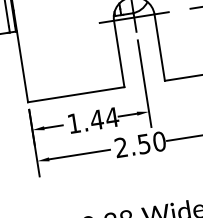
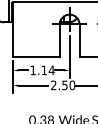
text: (97, 120) -> (44, 70), 1.44 -> 1.14

